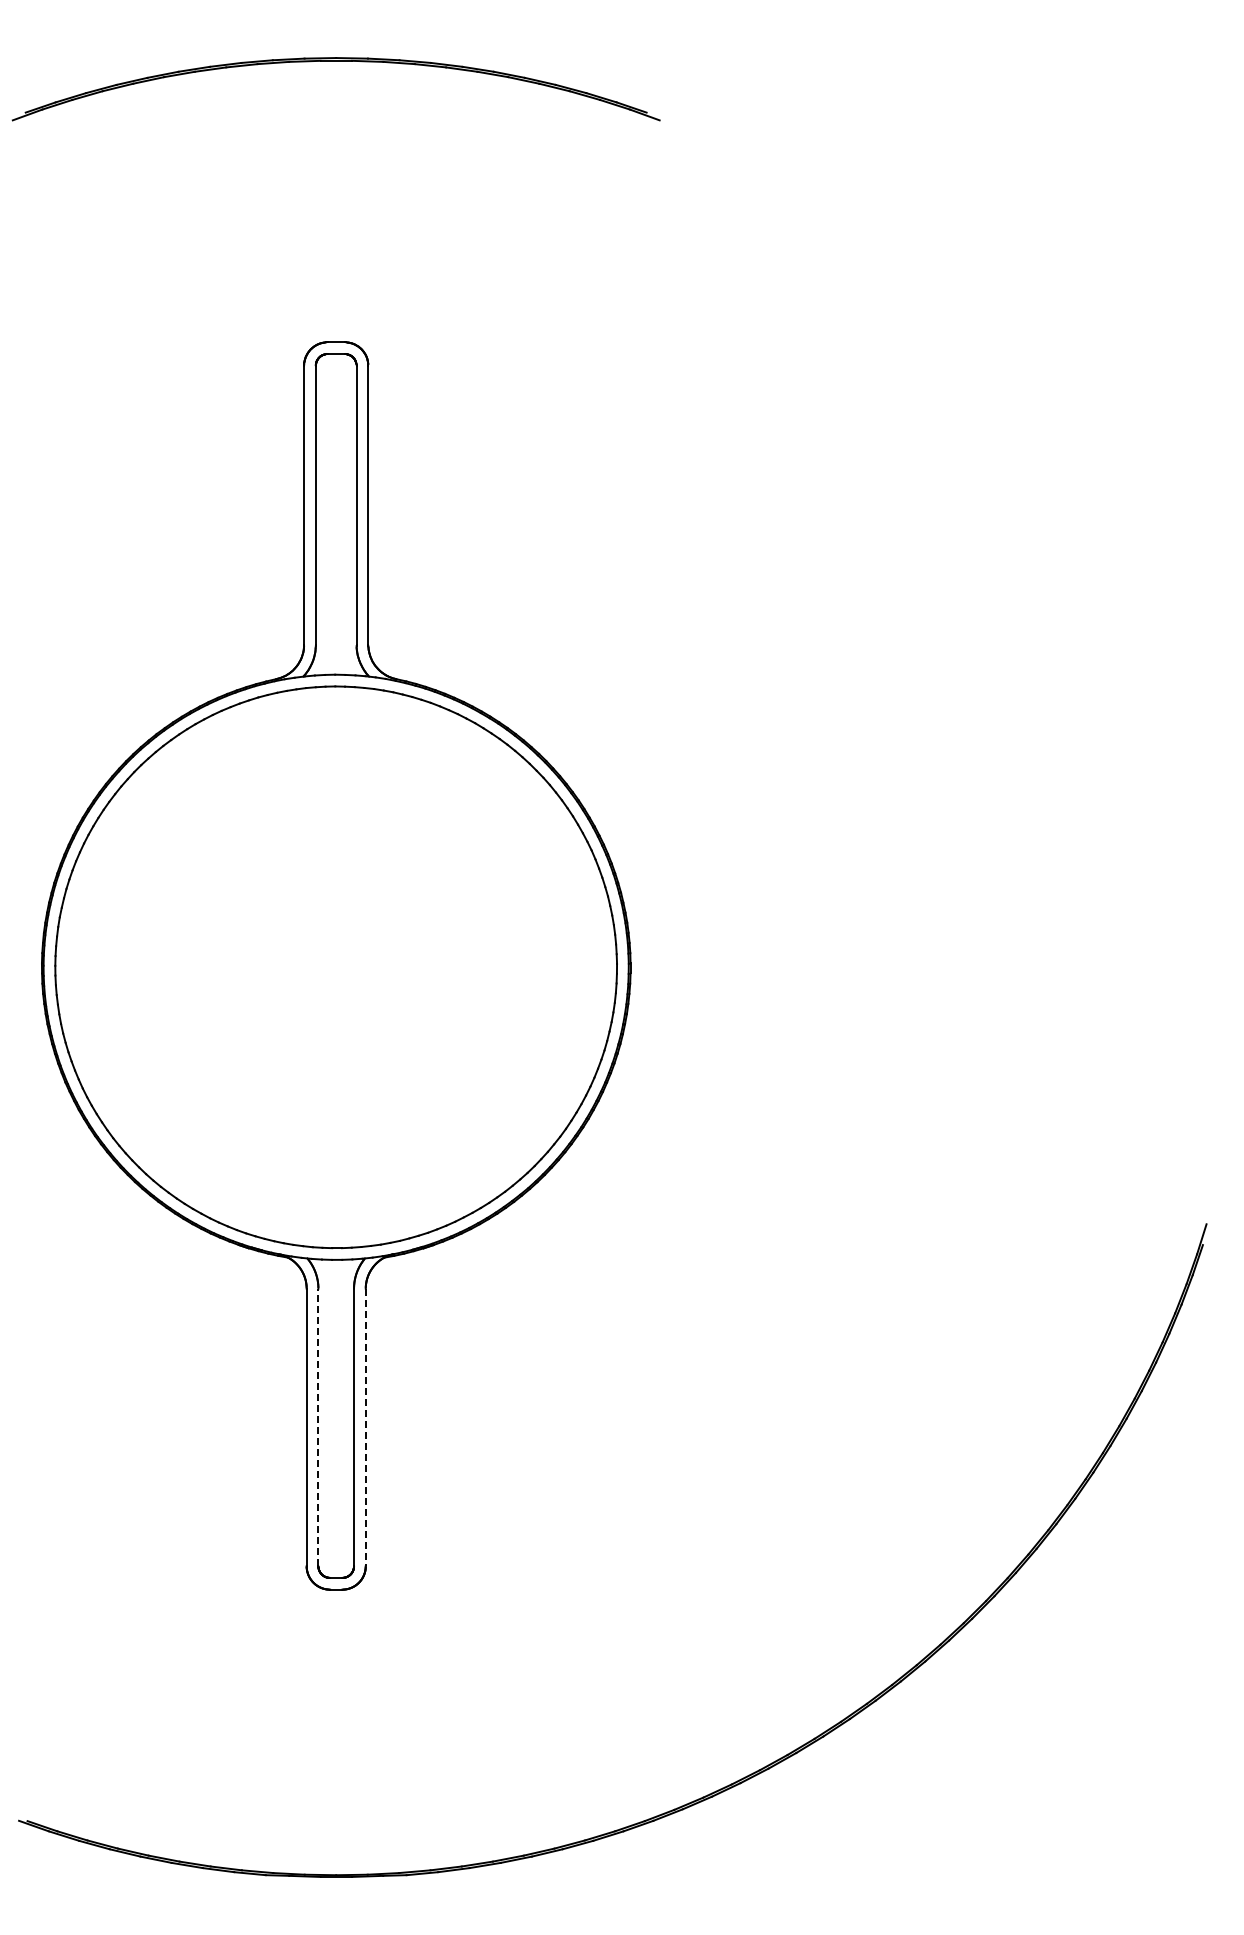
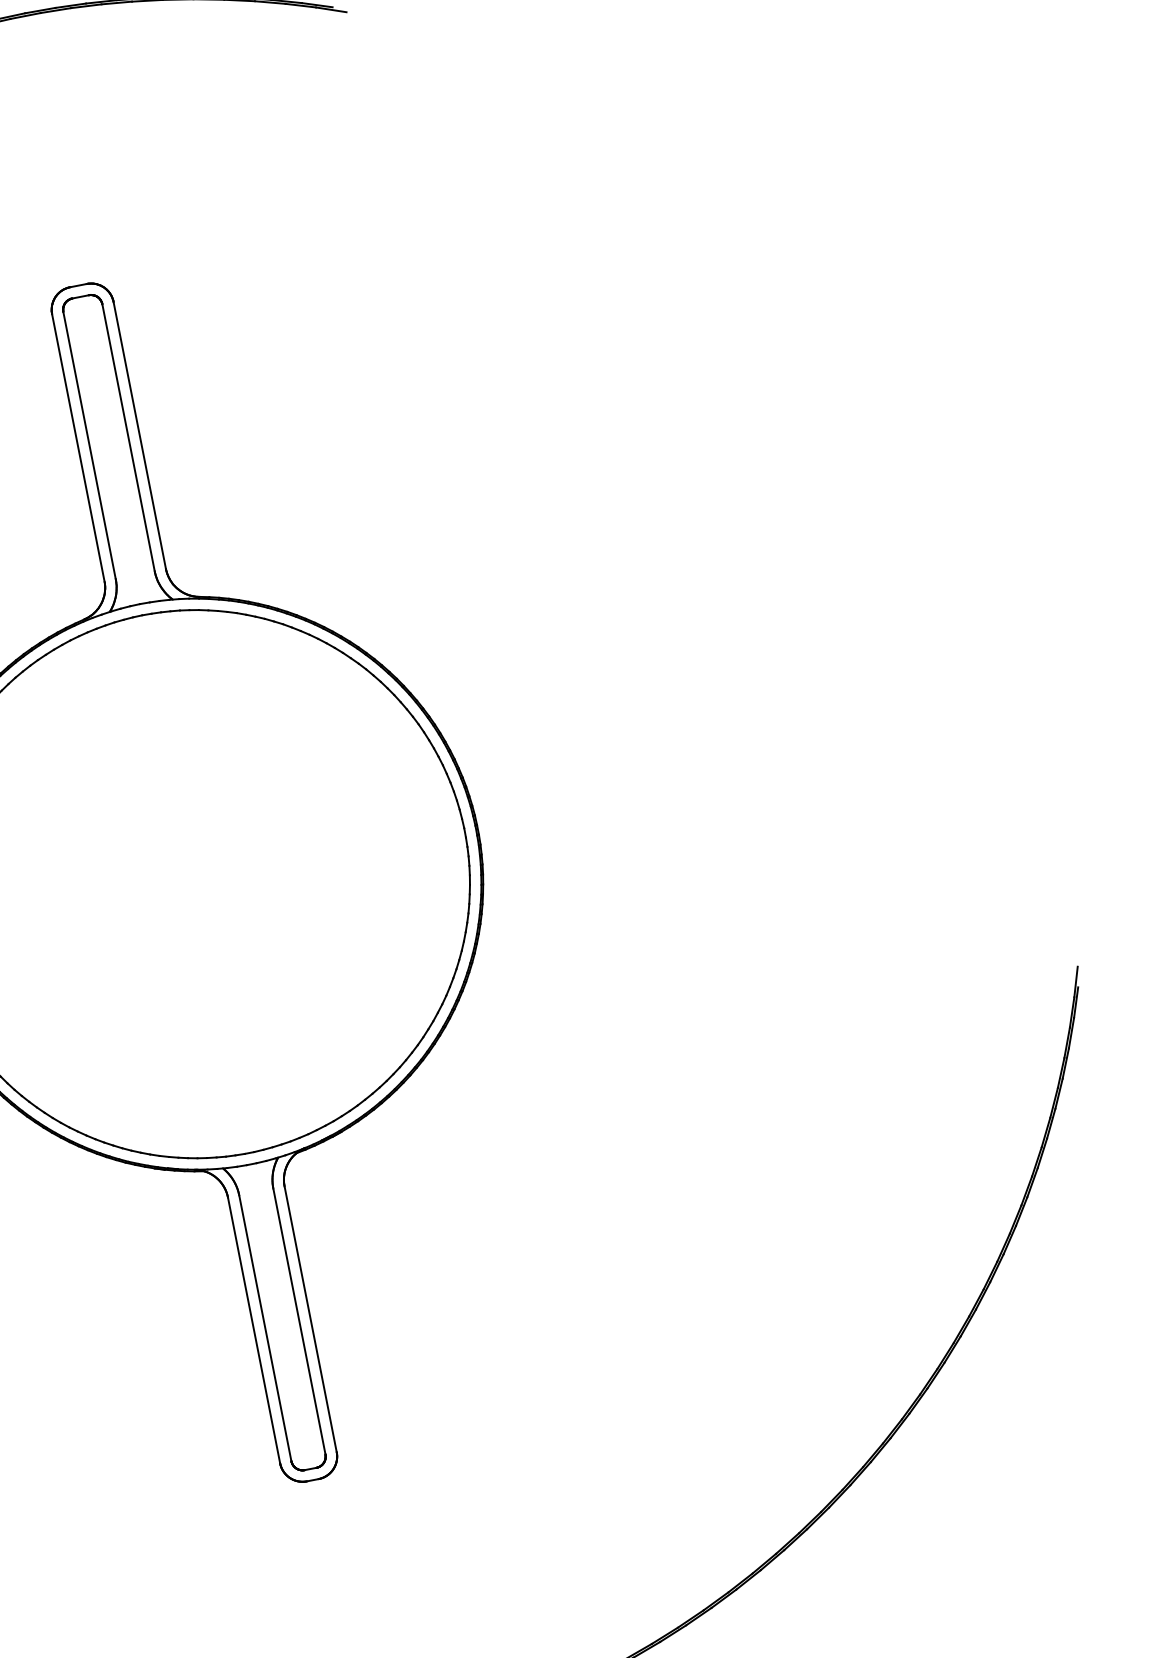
line: (318, 1427) -> (265, 1328), dashed -> solid
line: (365, 1427) -> (310, 1319), dashed -> solid

